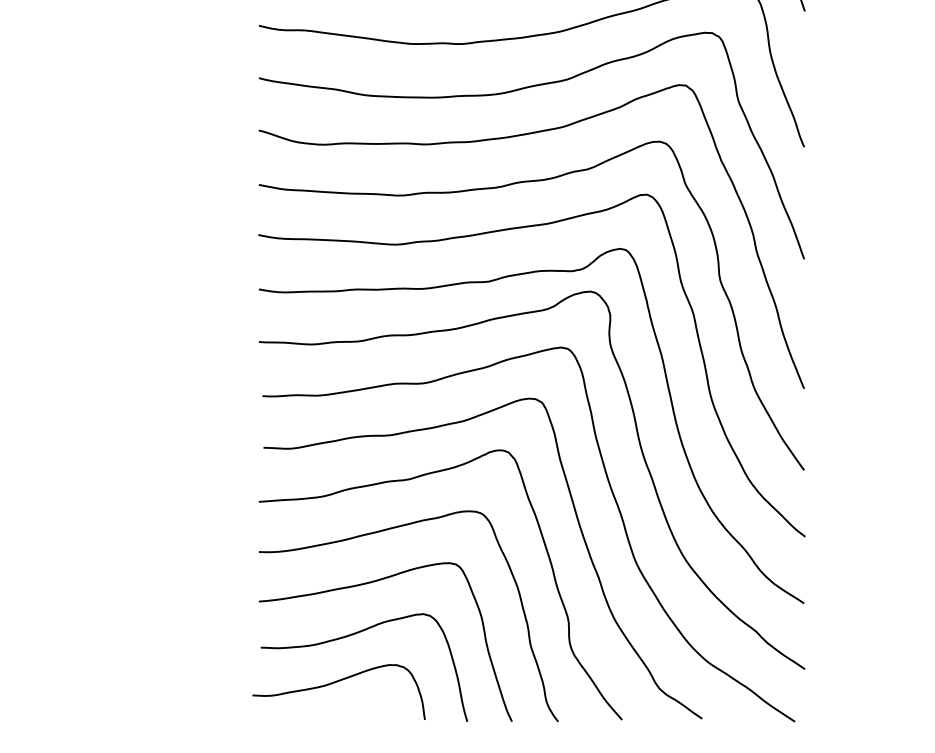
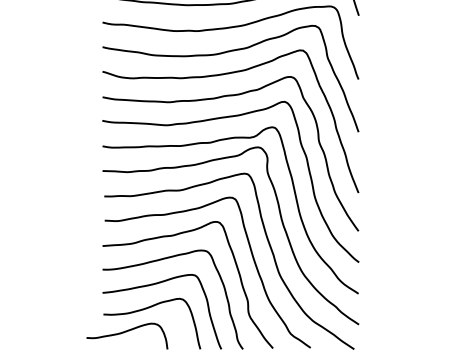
curve: (337, 683) -> (126, 332), moved

